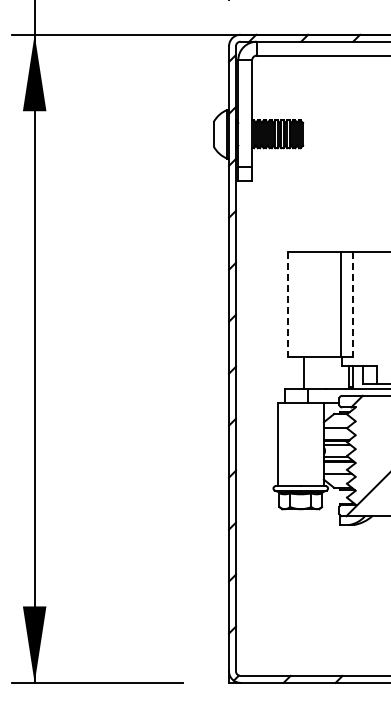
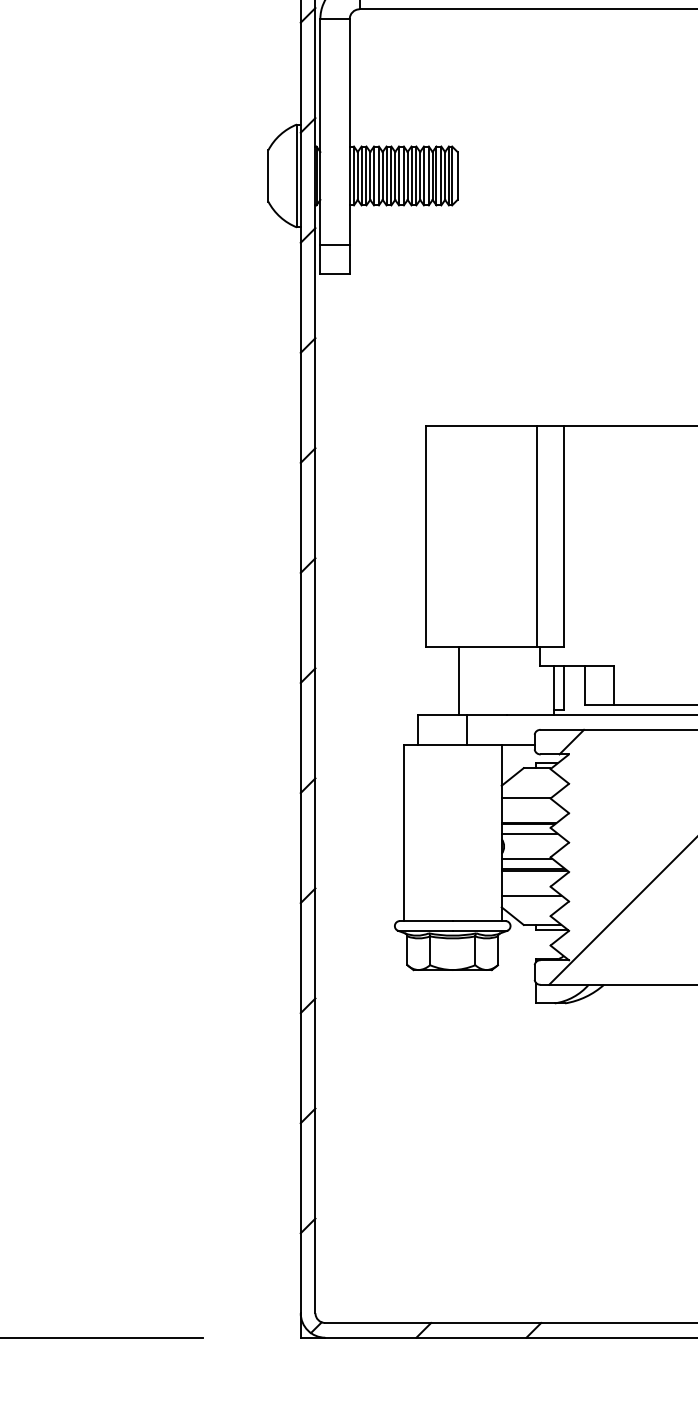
line: (288, 304) -> (426, 536), dashed -> solid
line: (353, 304) -> (564, 536), dashed -> solid

